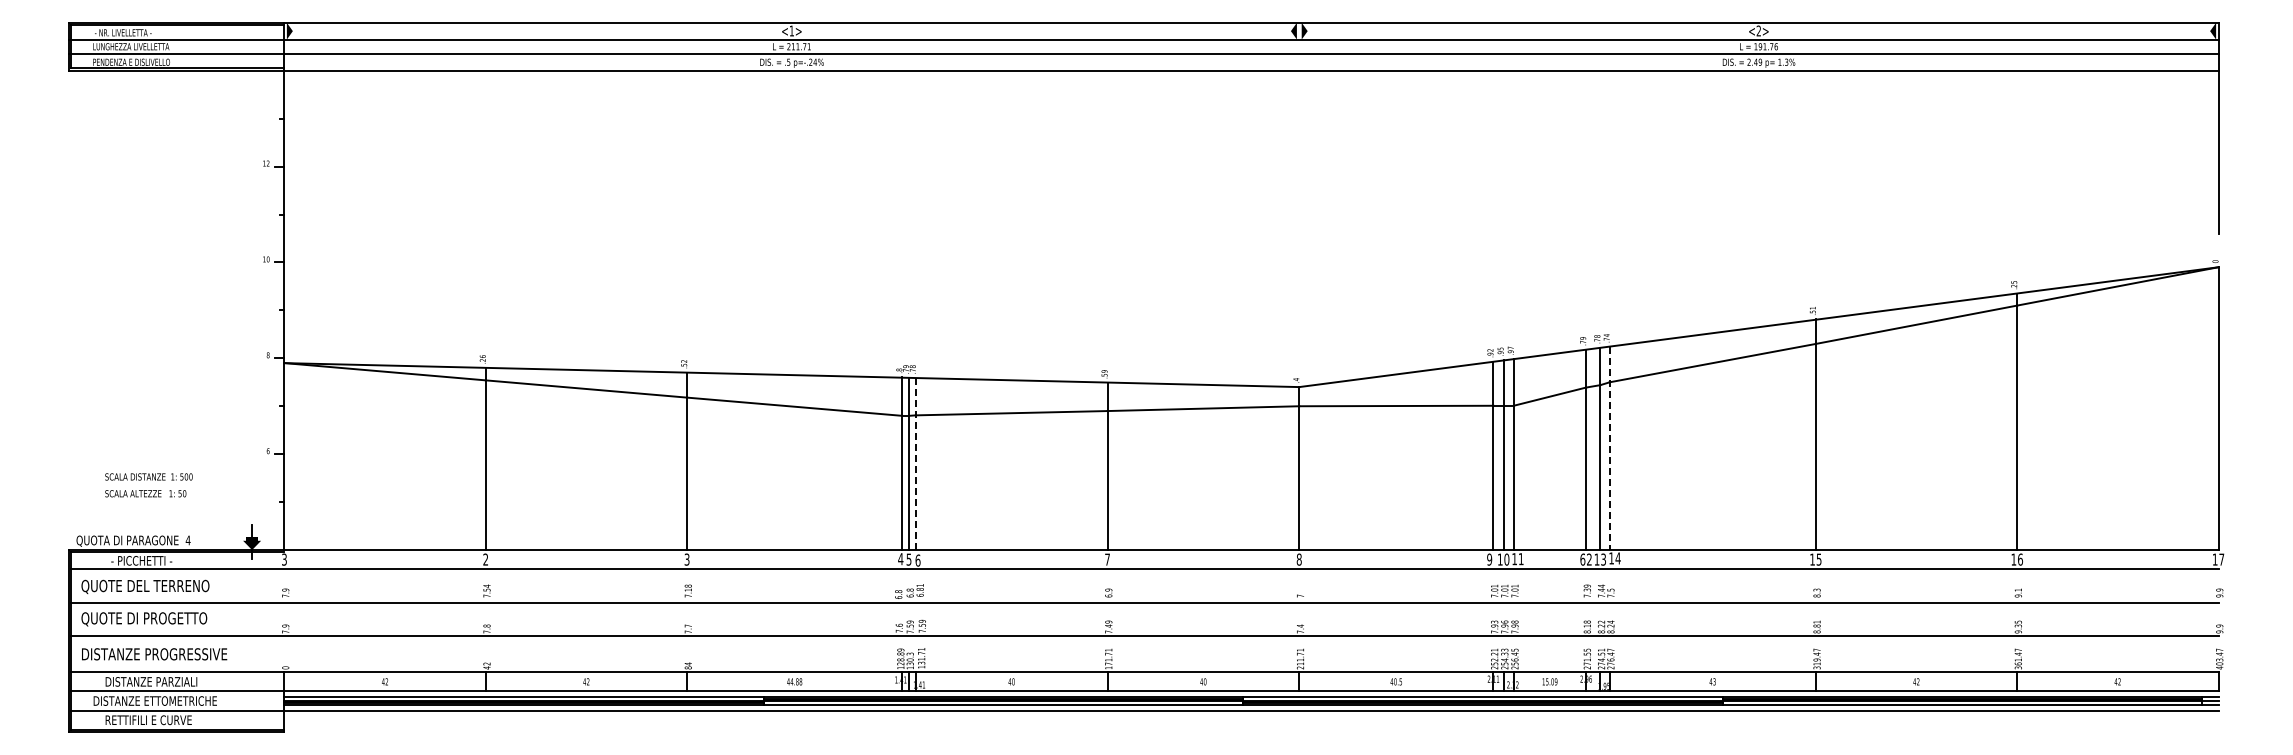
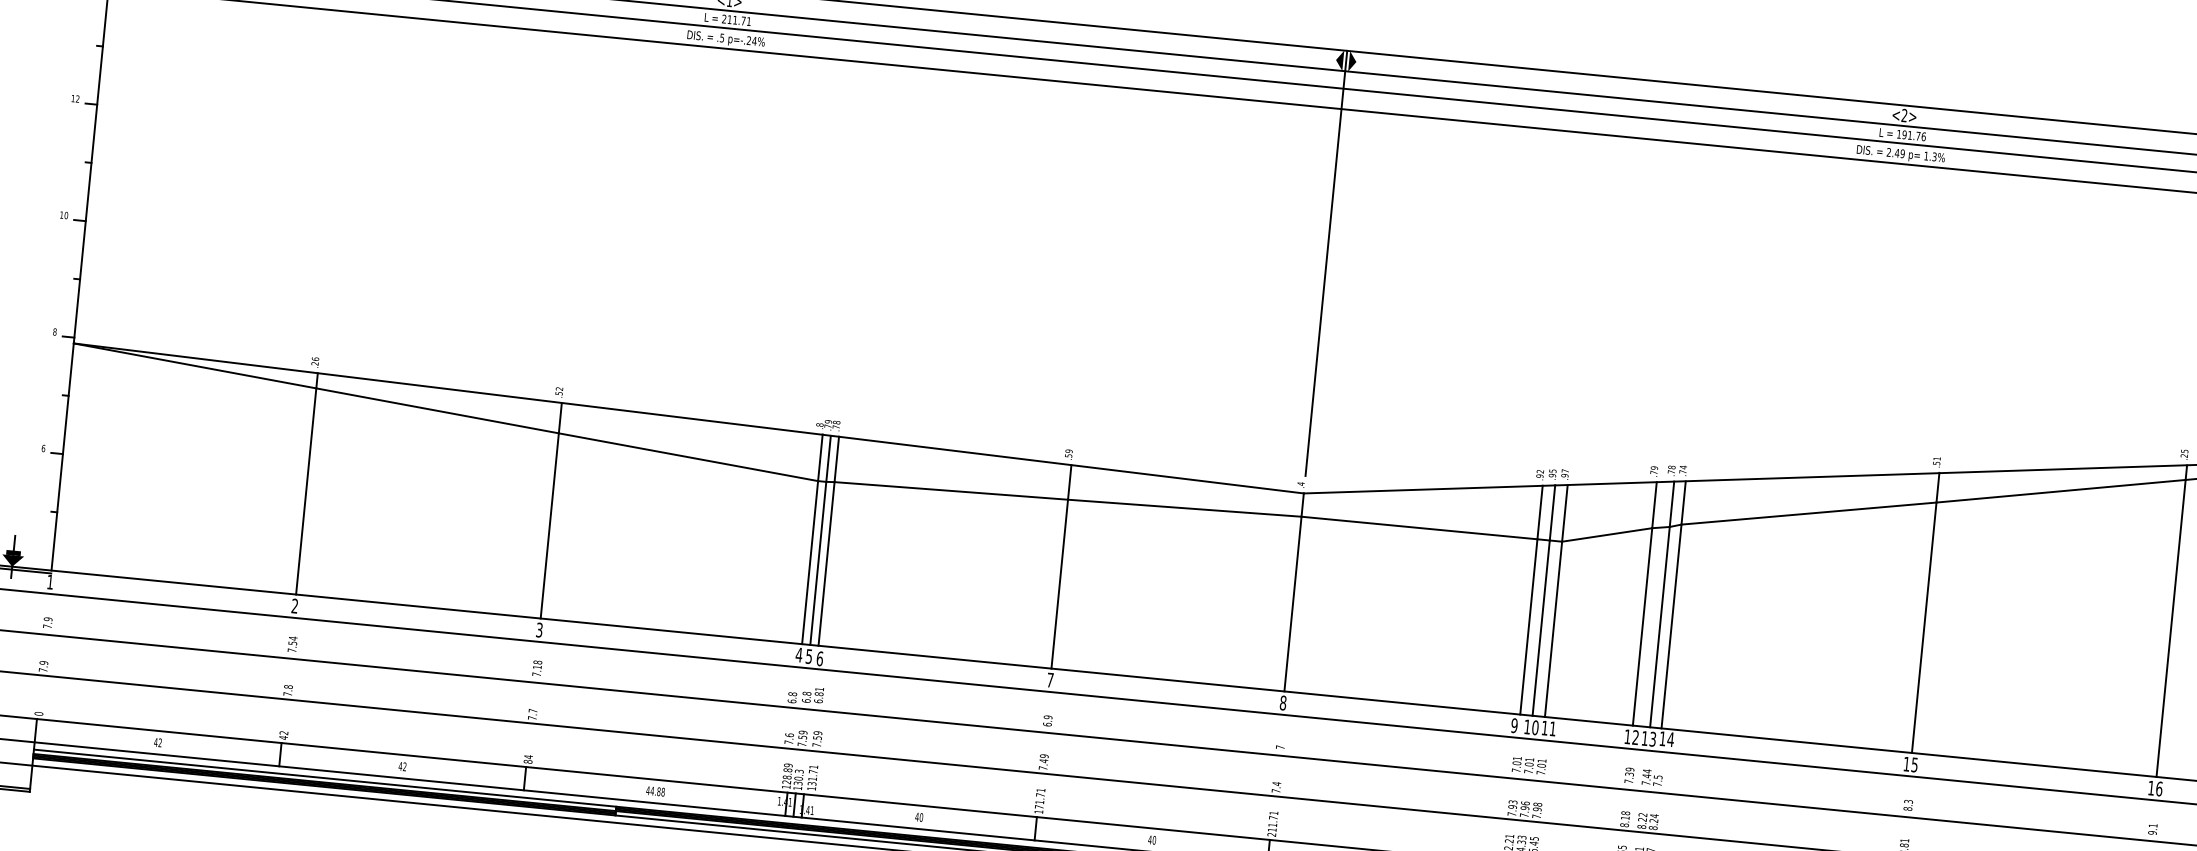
line: (1299, 197) -> (1326, 263), added
line: (1609, 448) -> (1673, 605), dashed -> solid
line: (915, 464) -> (828, 541), dashed -> solid
text: (284, 559) -> (50, 582), 3 -> 1
text: (1582, 559) -> (1627, 736), 62 -> 12

